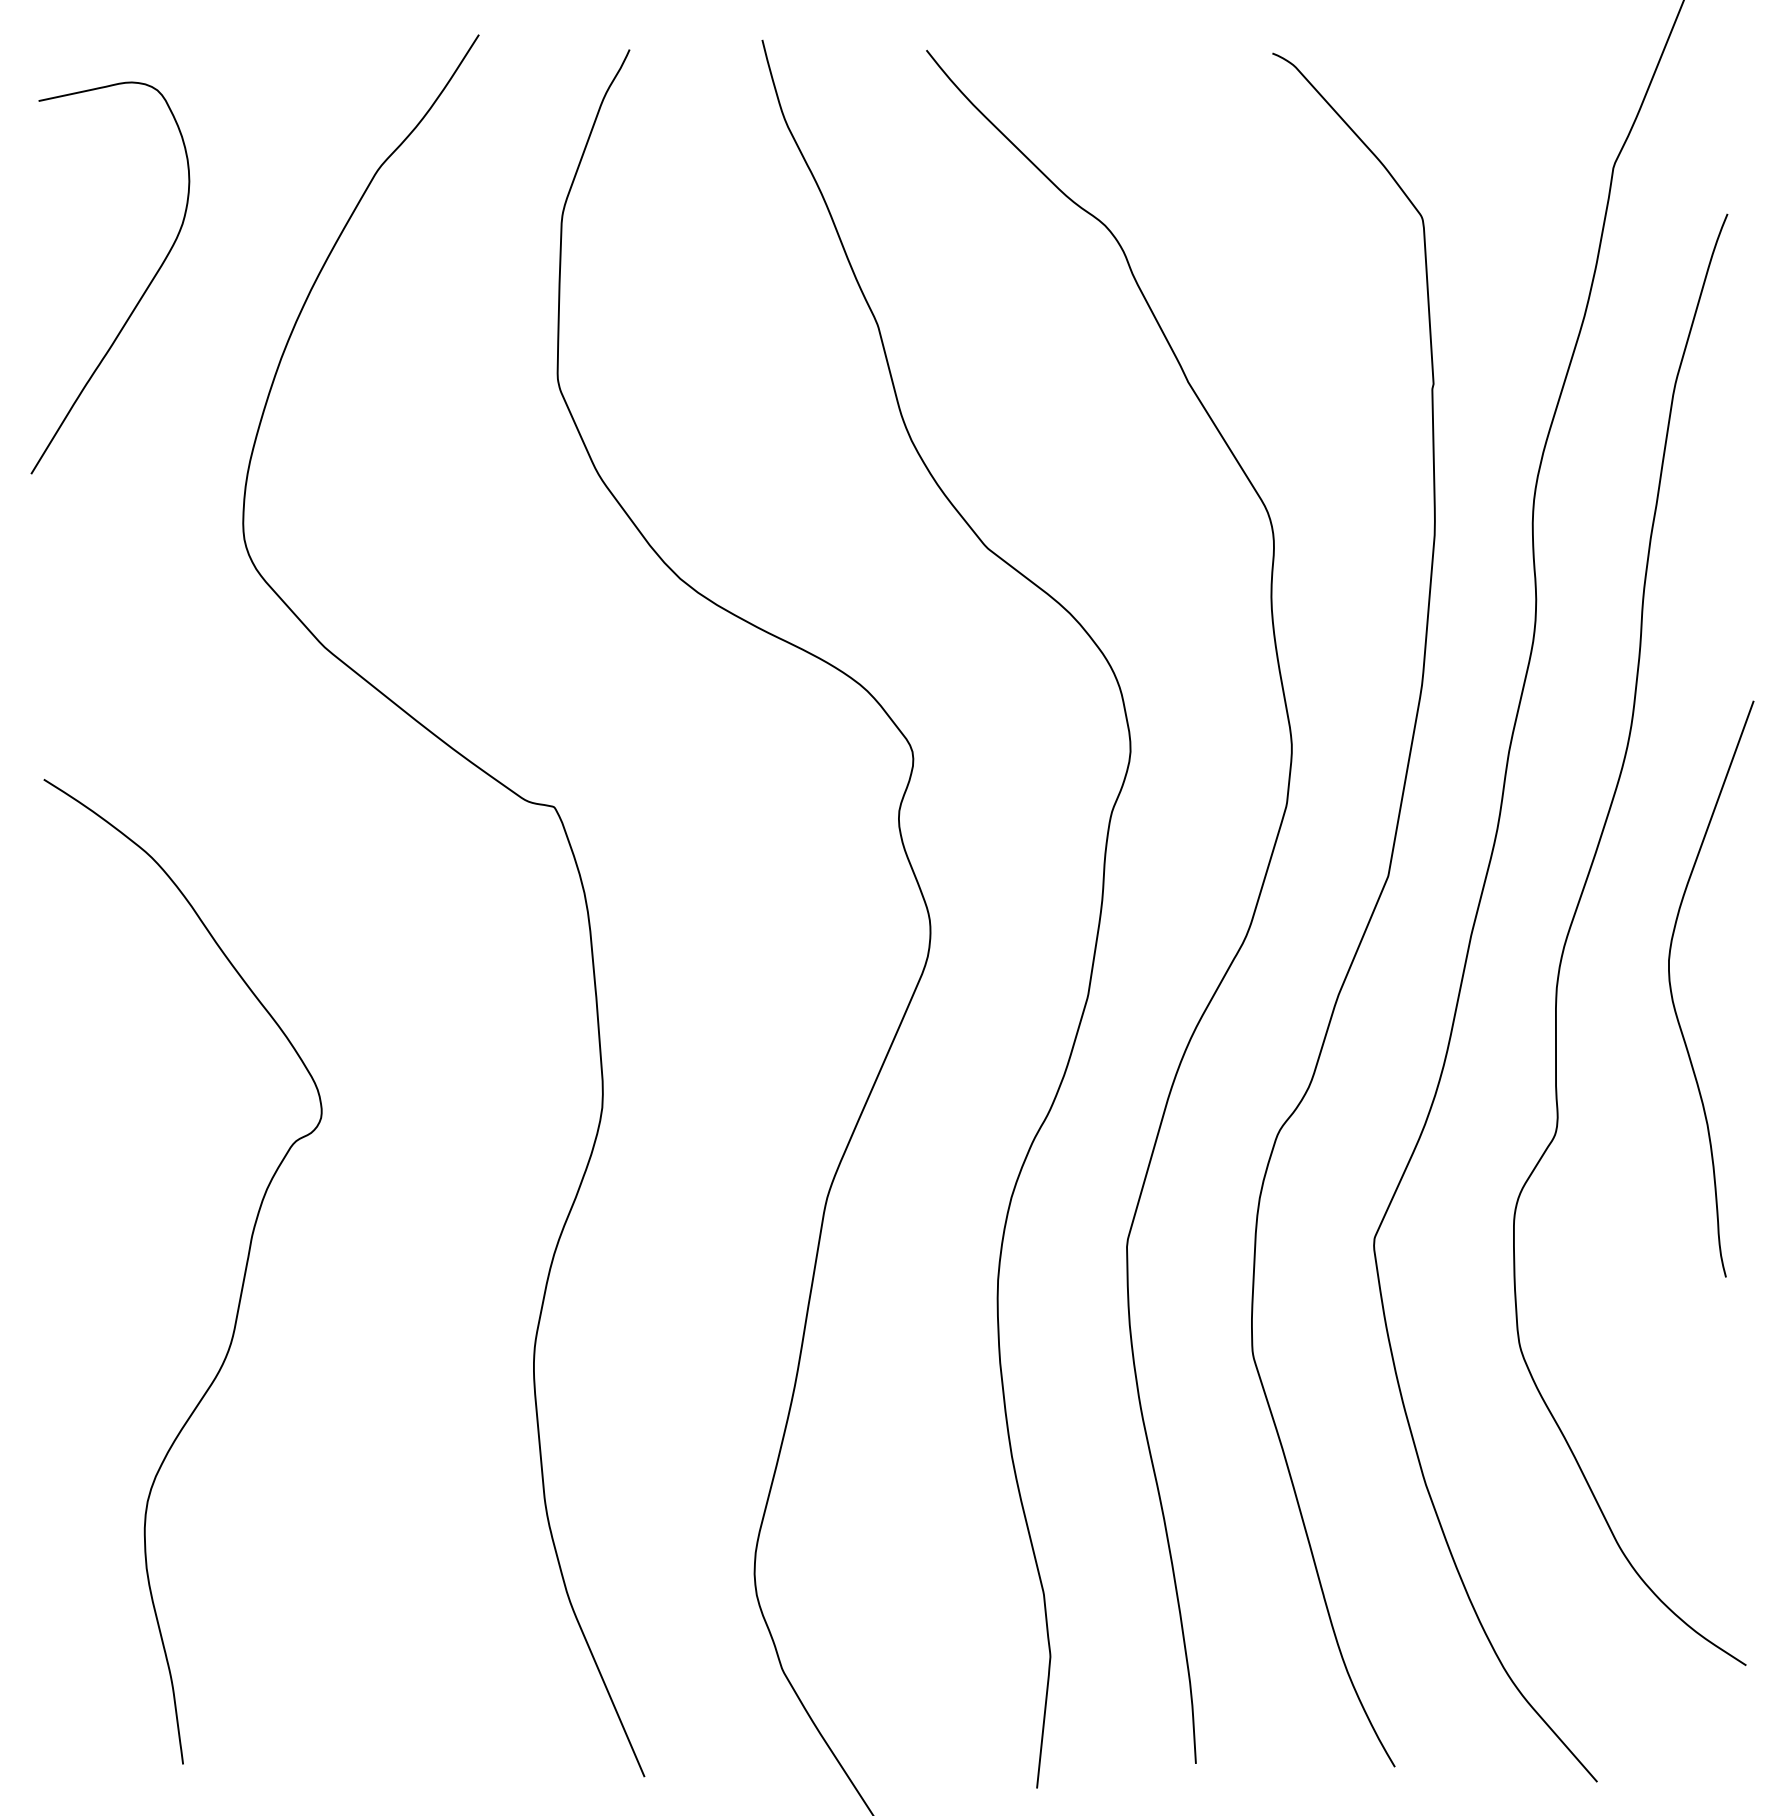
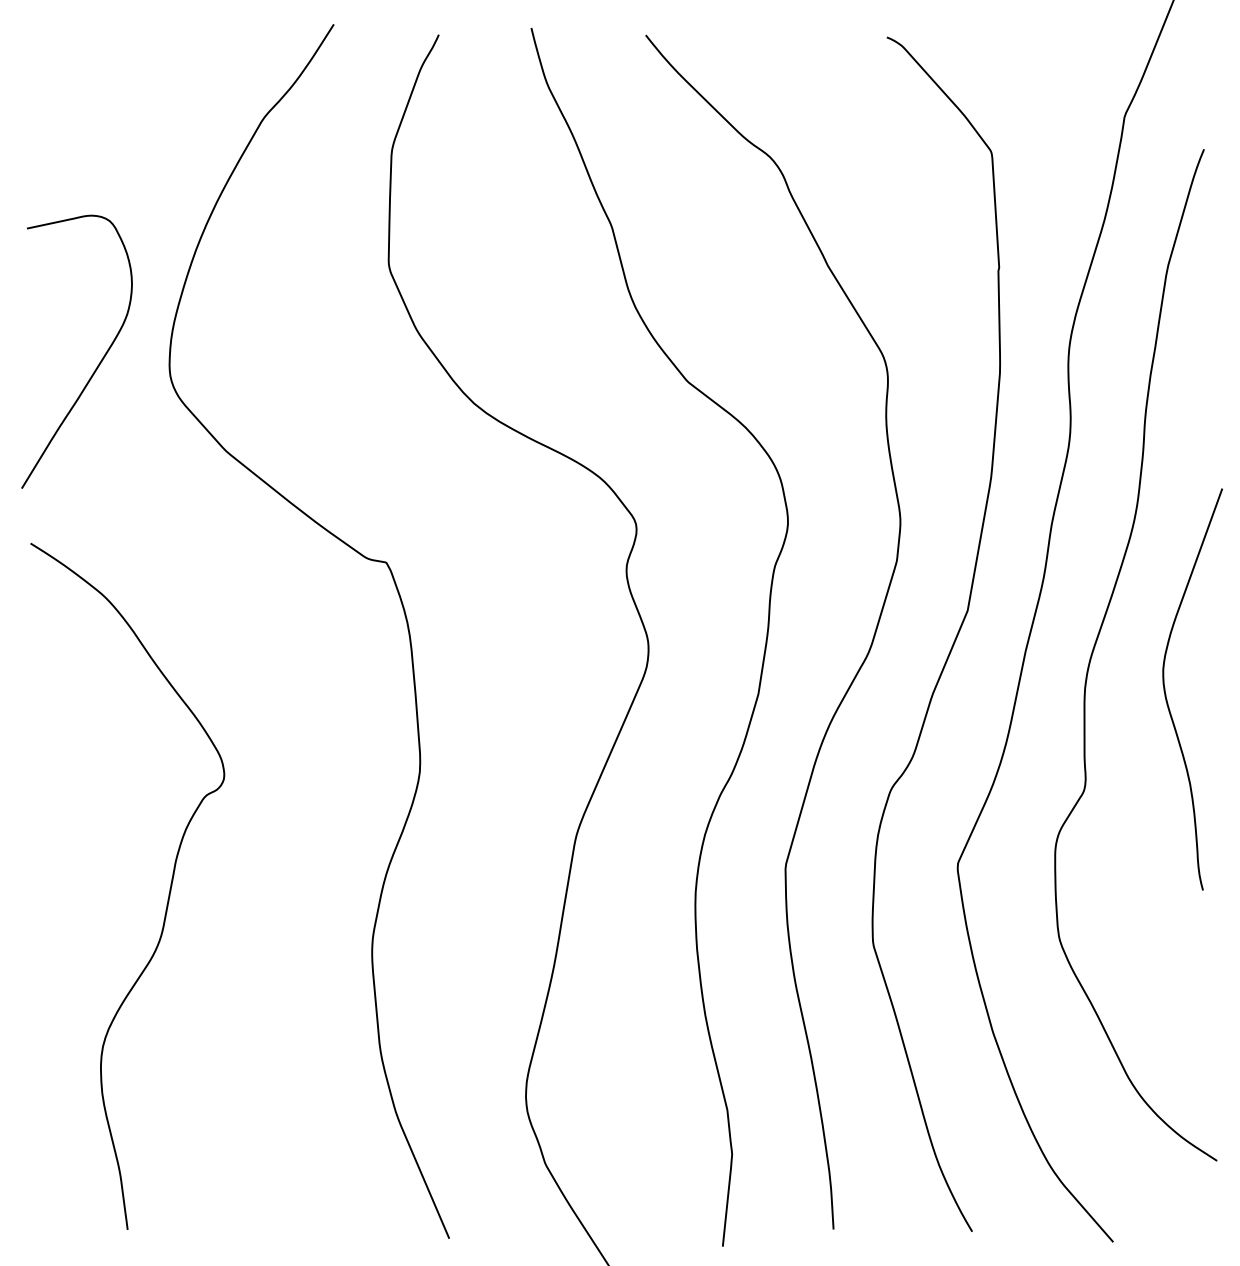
curve: (139, 297) -> (97, 365), moved

